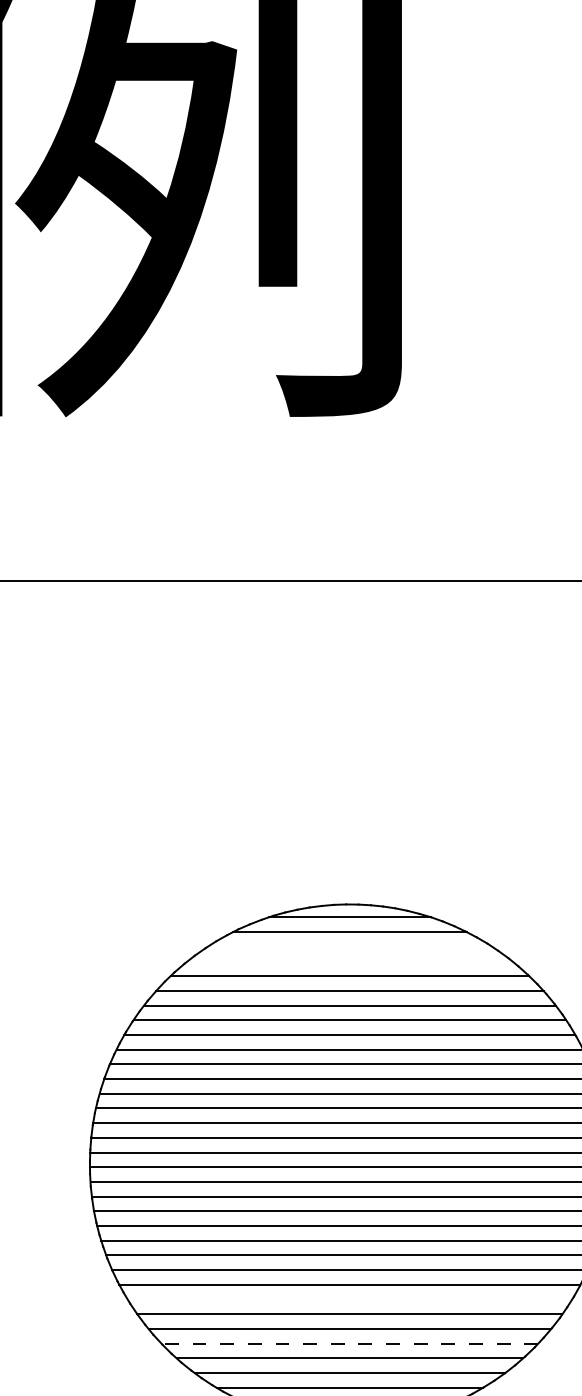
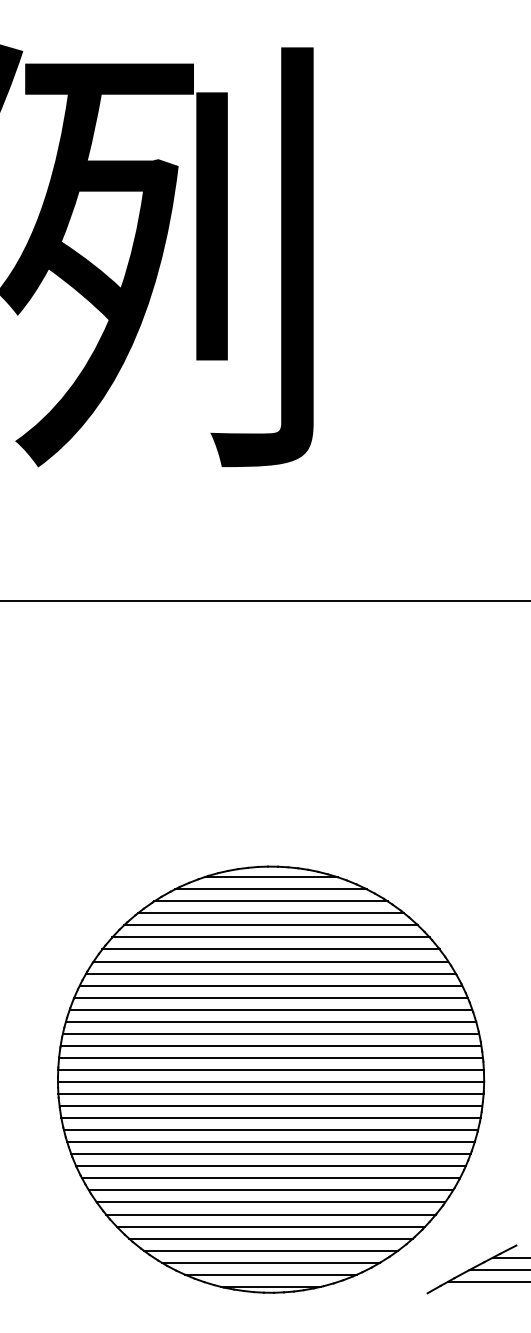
line: (349, 947) -> (270, 901), added
line: (349, 961) -> (270, 913), added
line: (349, 1299) -> (270, 1190), added
line: (349, 1343) -> (270, 1226), dashed -> solid

